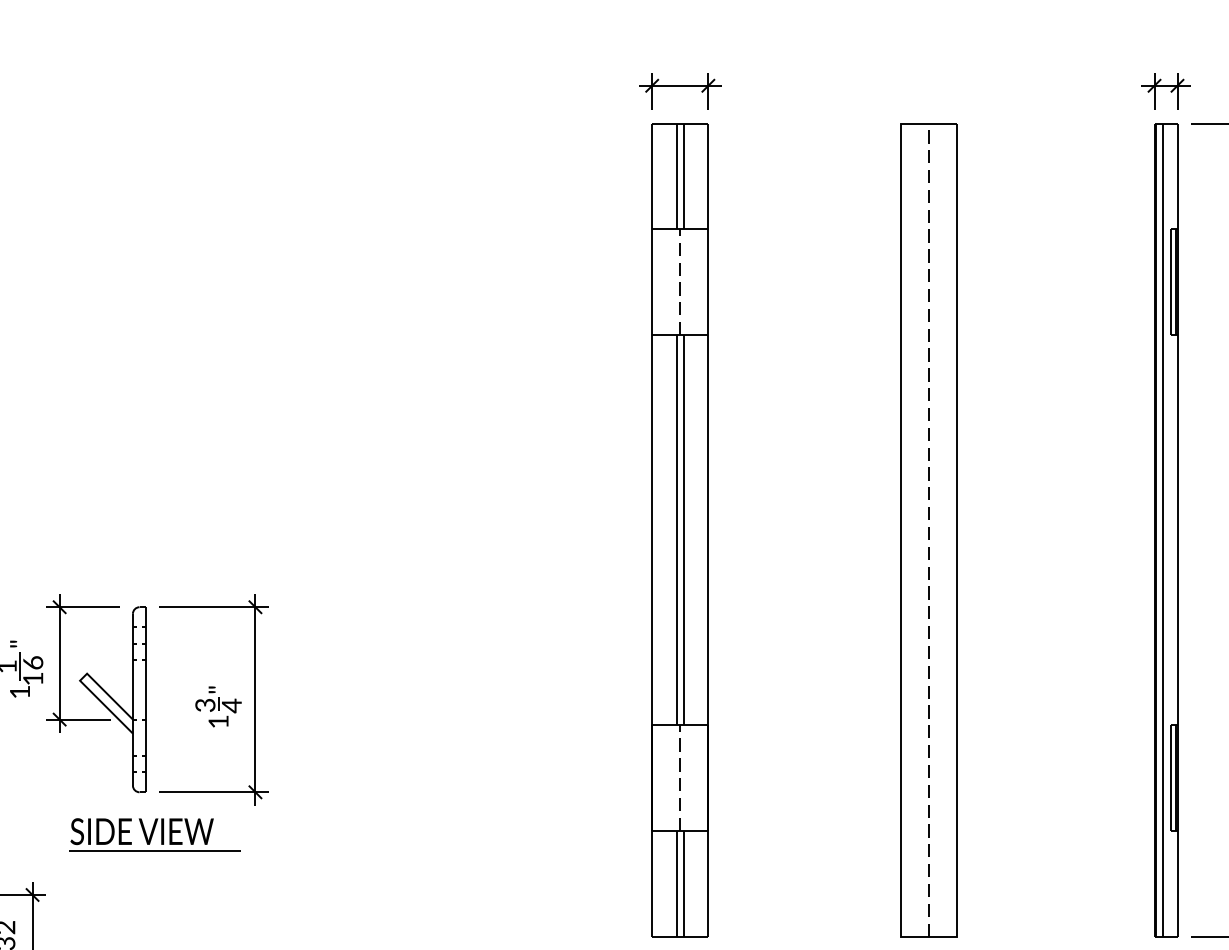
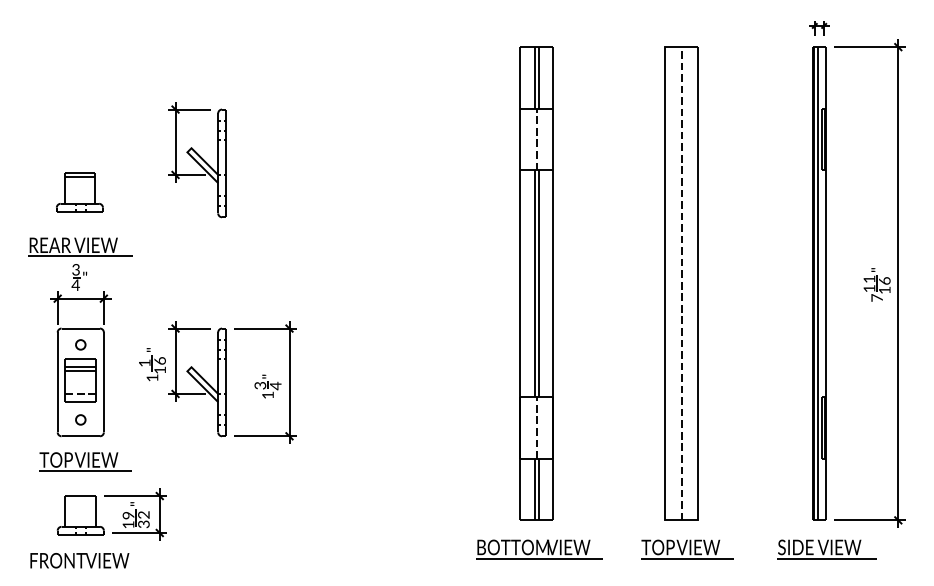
part: (679, 89) -> (536, 27), removed
part: (1166, 89) -> (819, 27), size x0.7
part: (97, 318) -> (197, 160), added
part: (154, 835) -> (230, 461), removed

